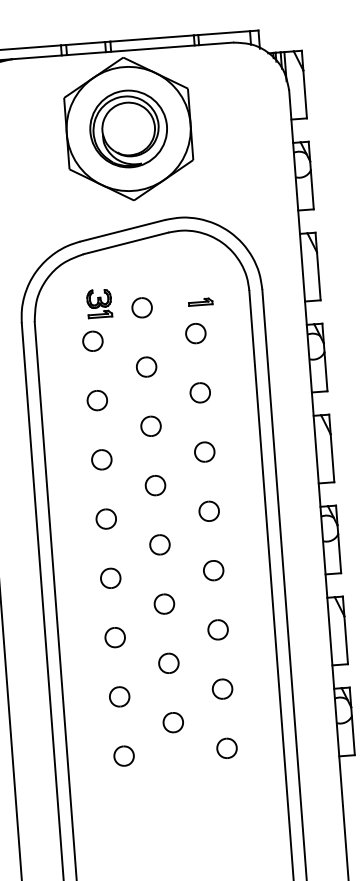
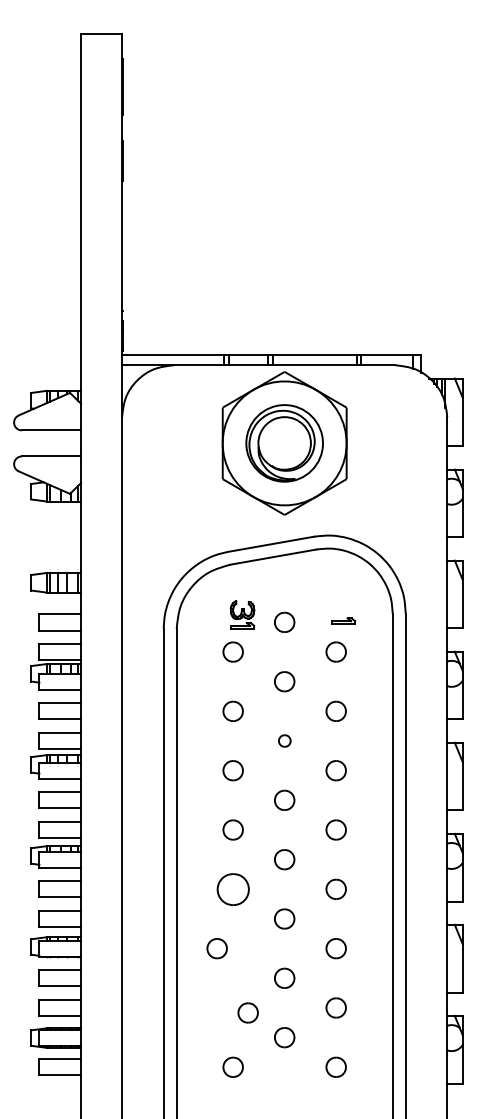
part: (150, 425) -> (284, 740), size x0.6
part: (110, 577) -> (232, 888), size x1.6
part: (114, 637) -> (216, 948), moved
part: (118, 696) -> (247, 1012), moved

